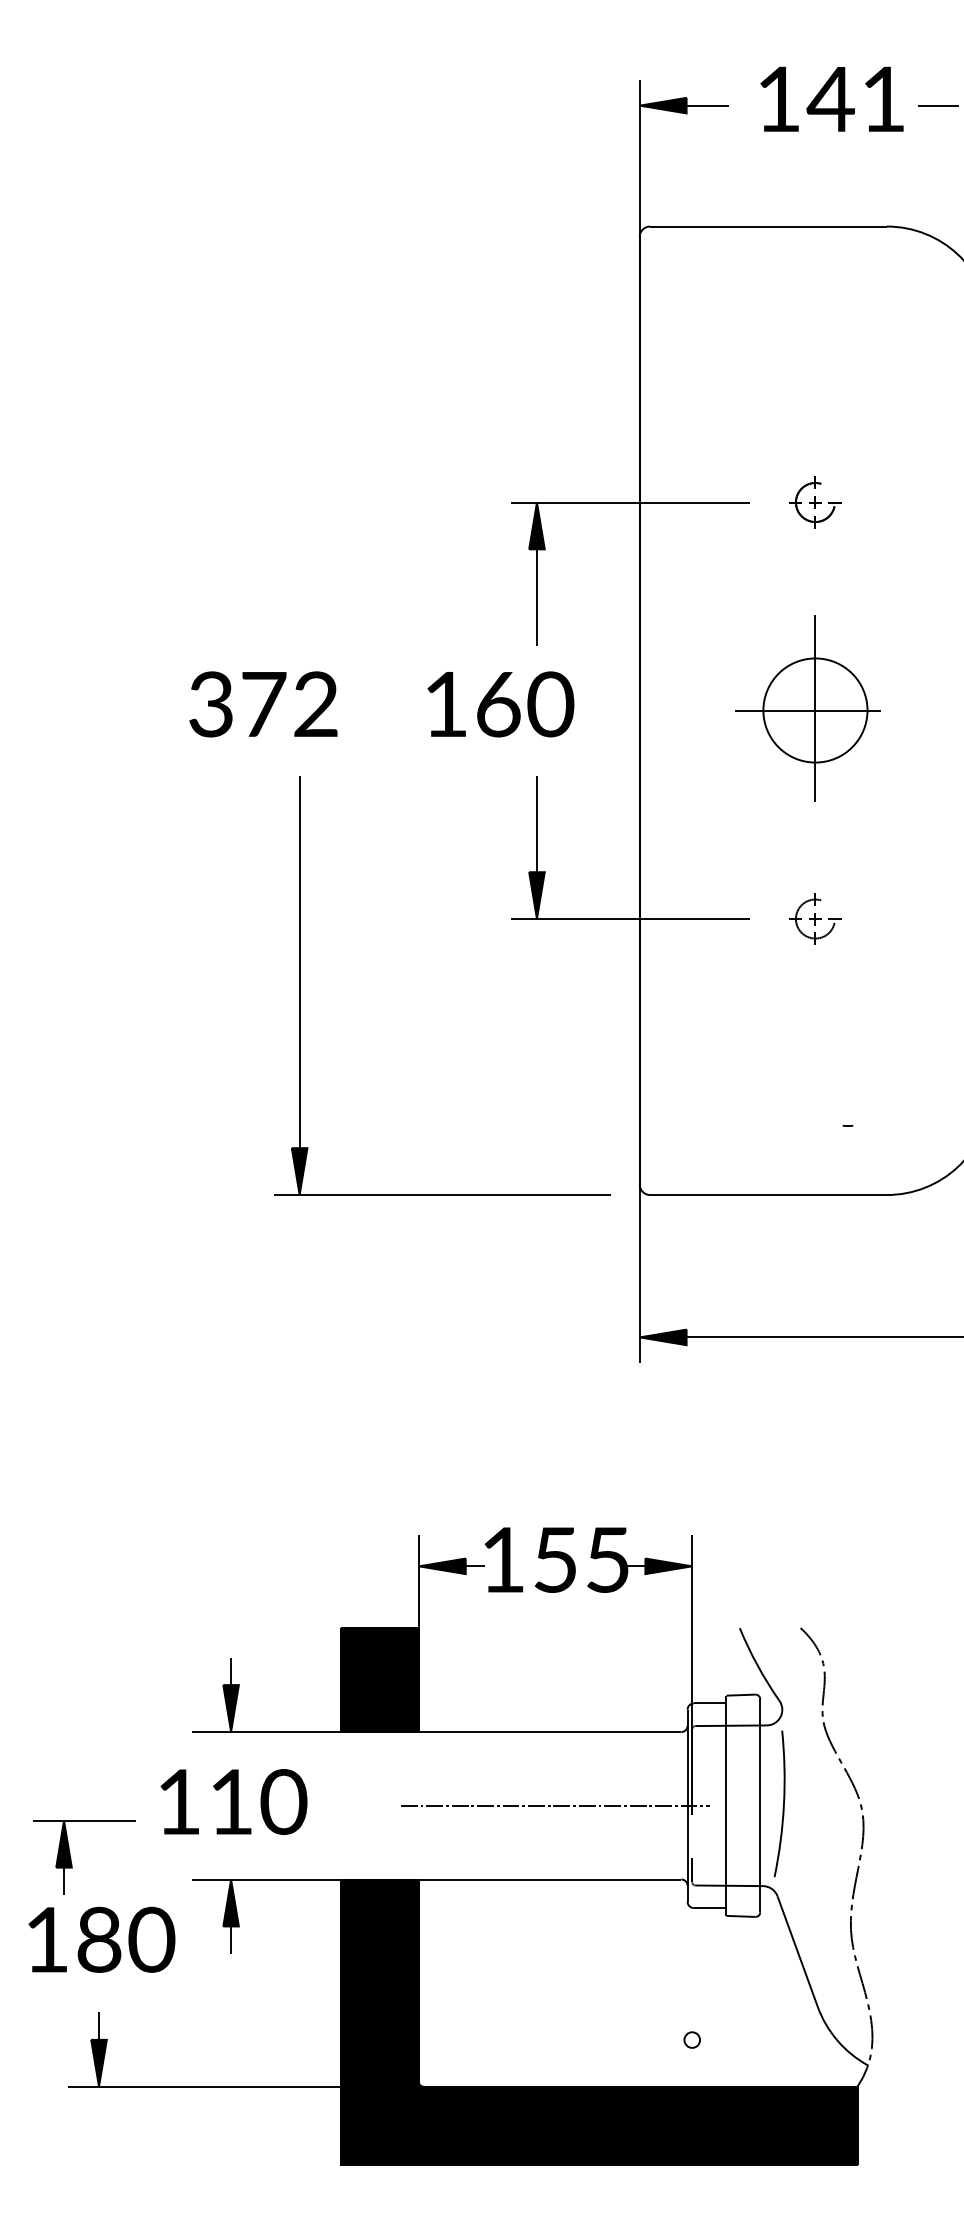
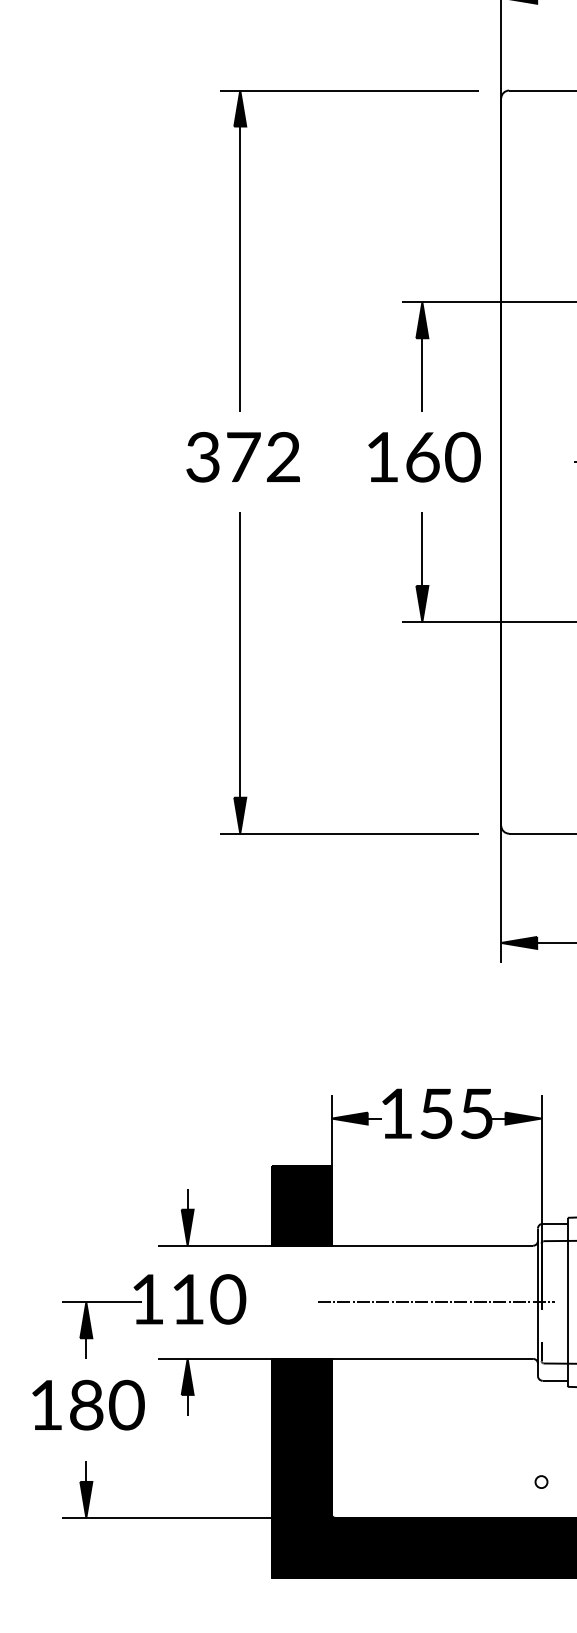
part: (300, 435) -> (240, 250), added
text: (263, 704) -> (243, 457), moved
text: (500, 704) -> (424, 457), moved
part: (71, 1857) -> (92, 1330), moved

